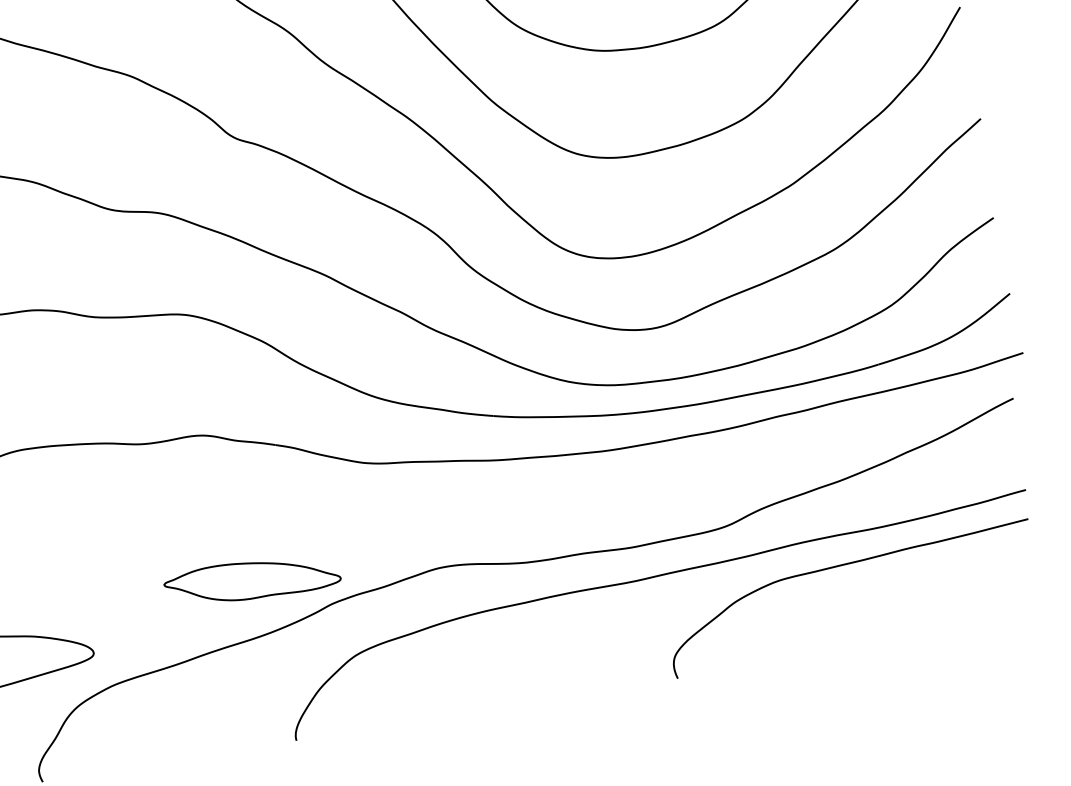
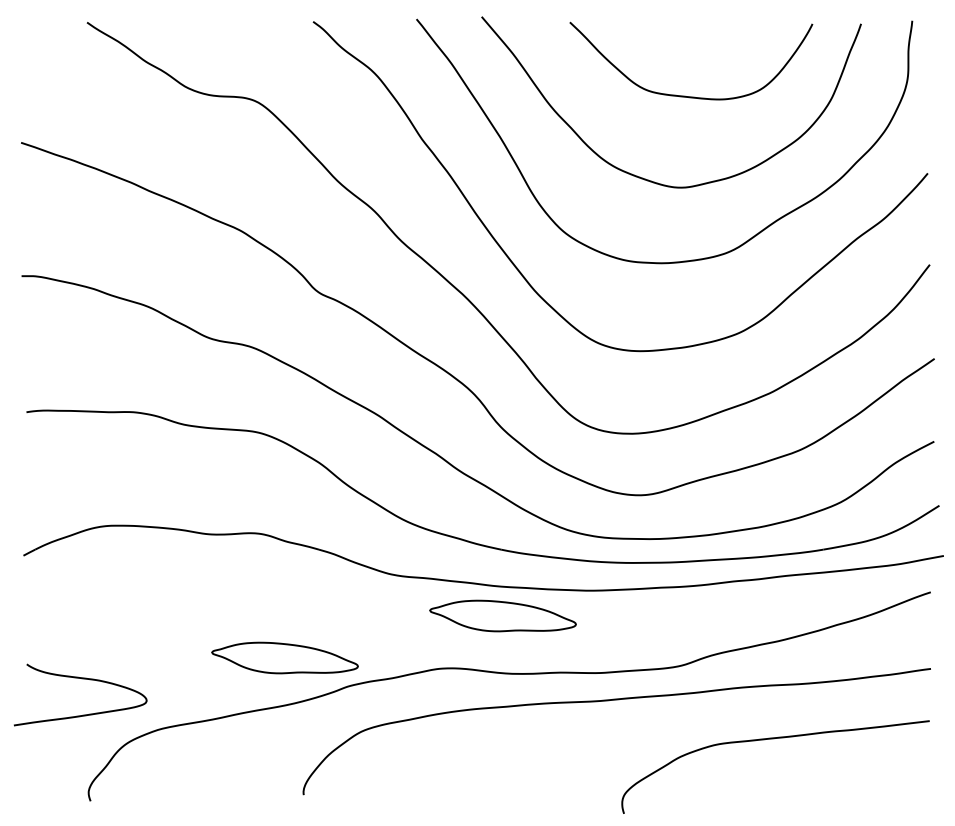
part: (505, 494) -> (502, 615), added
curve: (845, 565) -> (774, 739), moved

